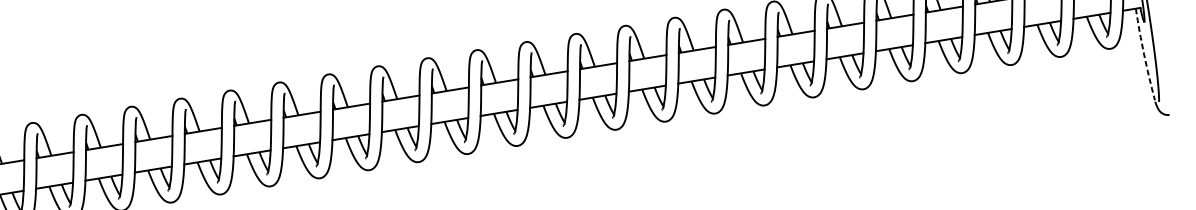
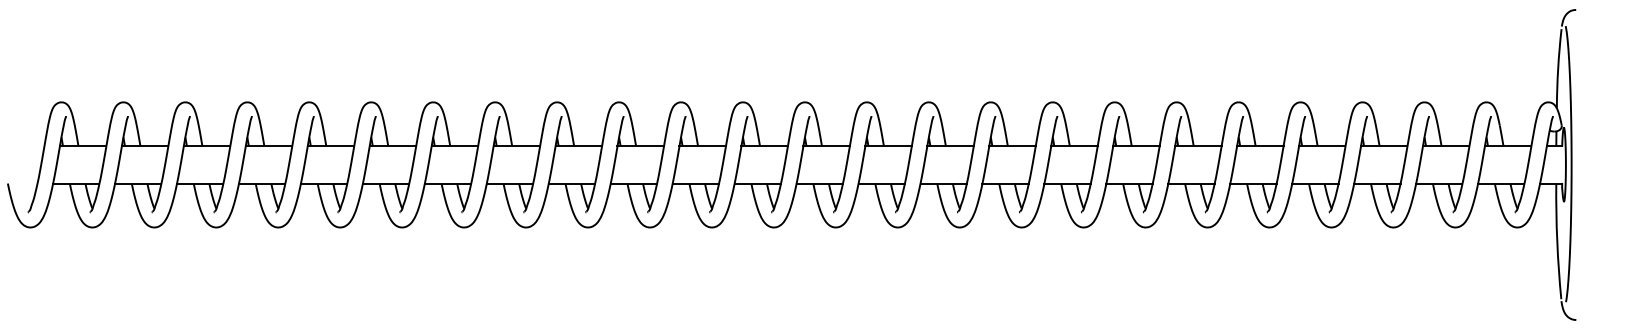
arc: (1144, 54) -> (1557, 241), dashed -> solid

